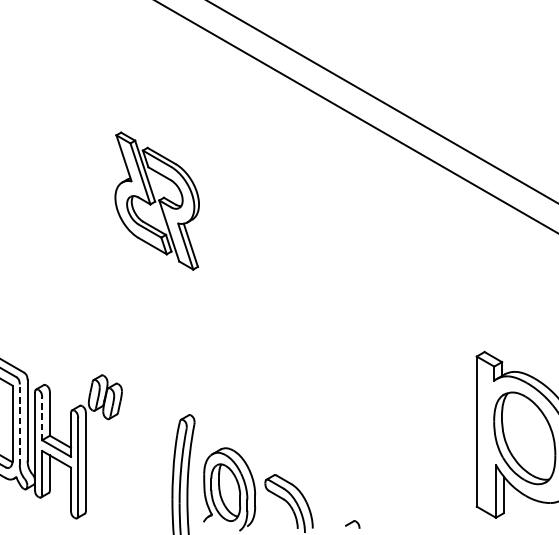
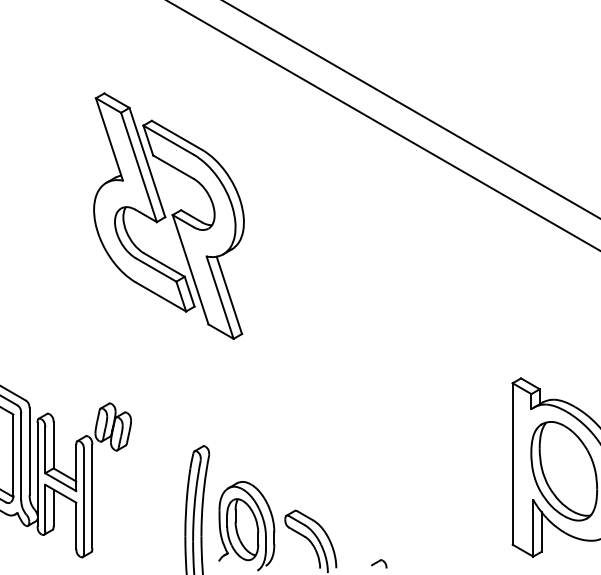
part: (156, 200) -> (168, 215), size x1.67
line: (42, 418) -> (45, 449), dashed -> solid
line: (20, 424) -> (21, 456), dashed -> solid

